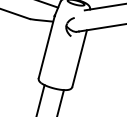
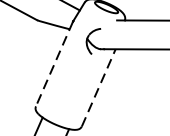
line: (46, 47) -> (54, 64), solid -> dashed
line: (79, 58) -> (98, 87), solid -> dashed

